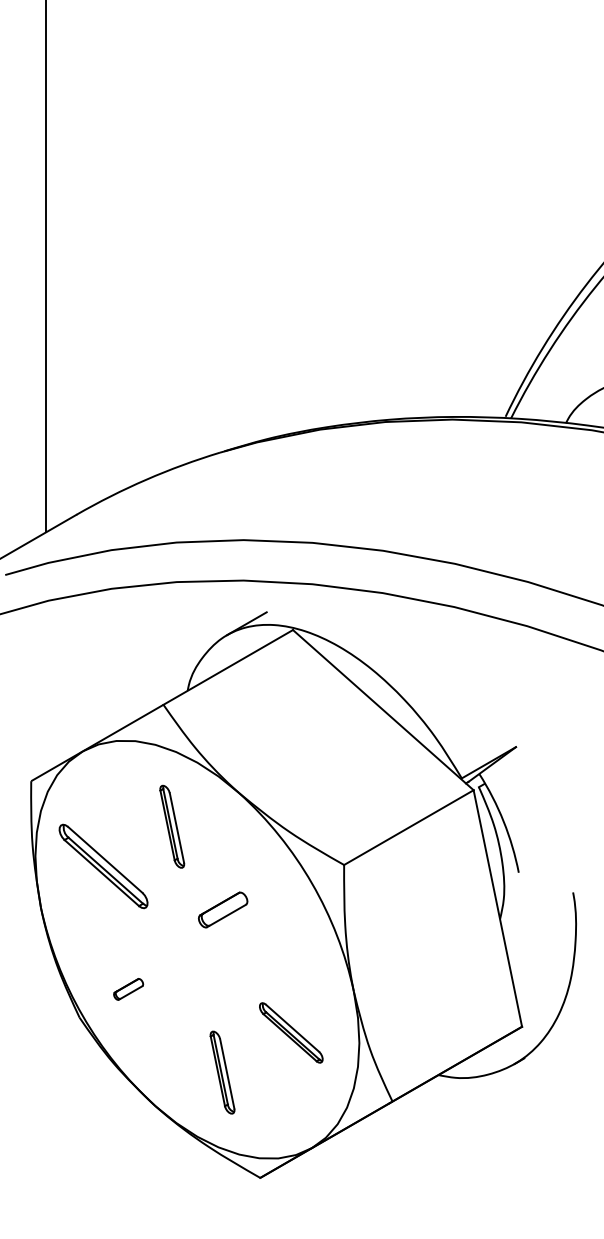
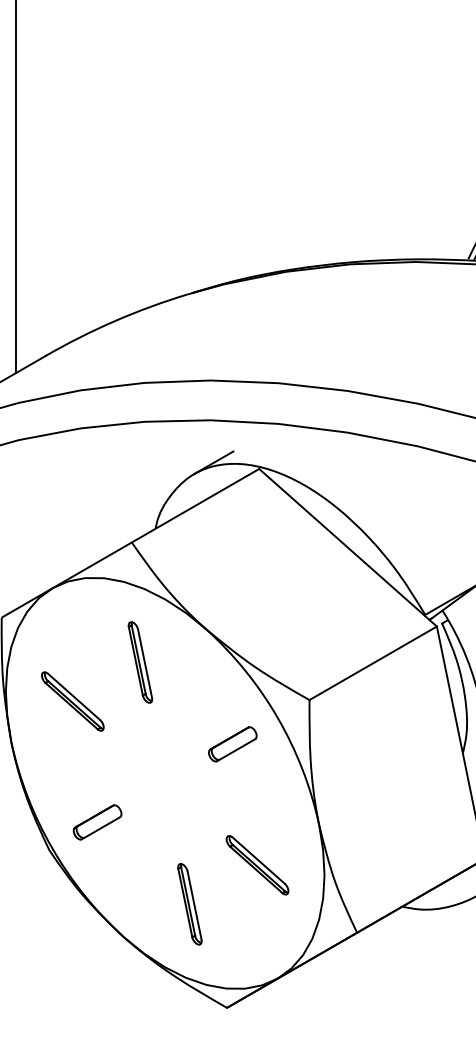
part: (103, 866) -> (72, 701), size x0.71
part: (223, 909) -> (233, 743), moved
part: (128, 989) -> (97, 822), size x1.67

